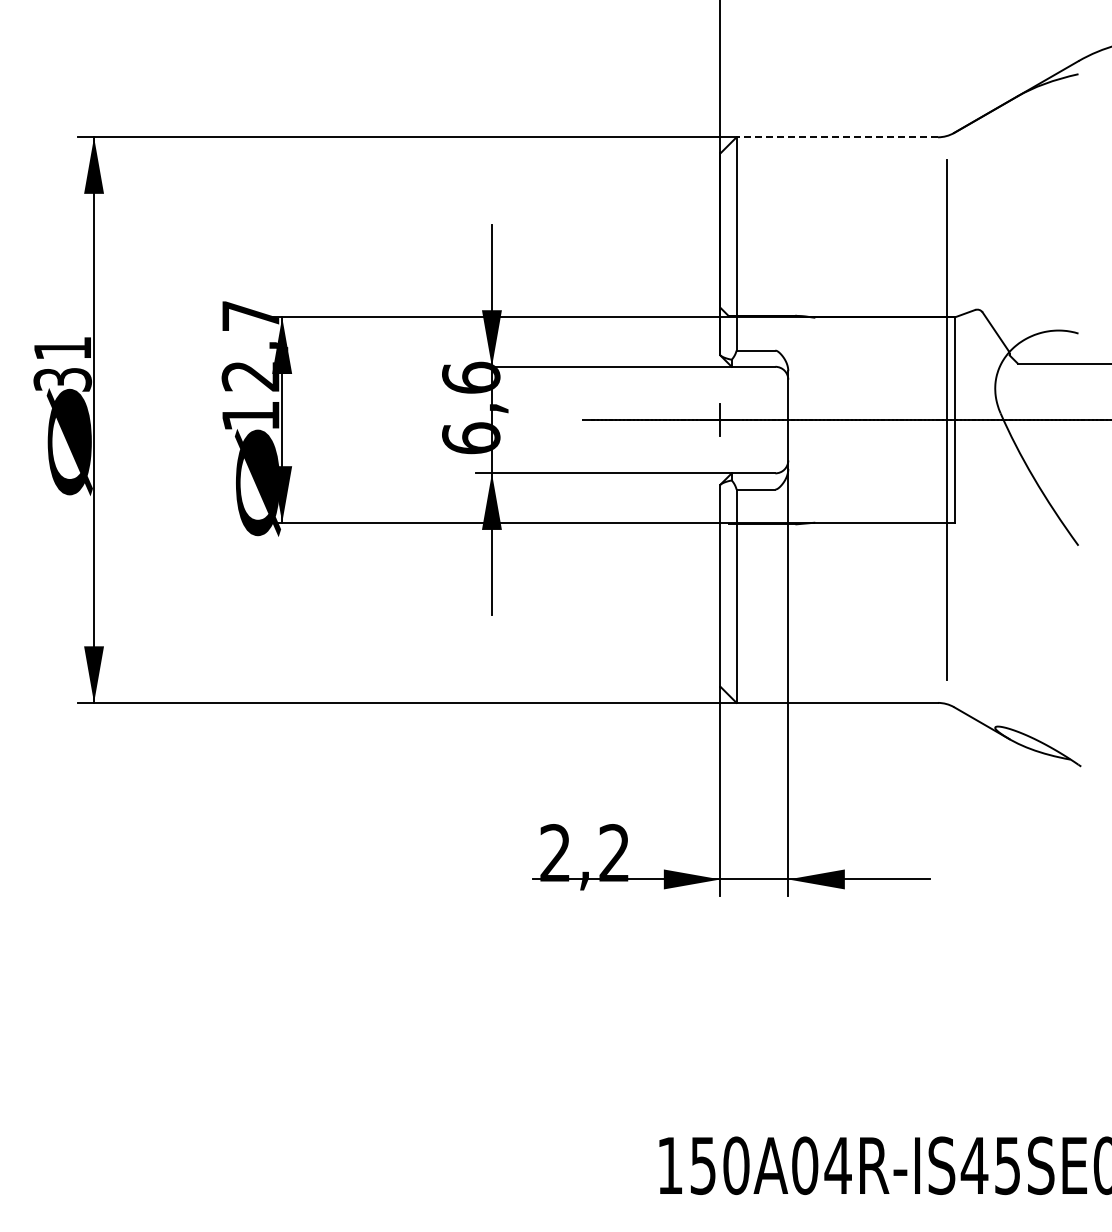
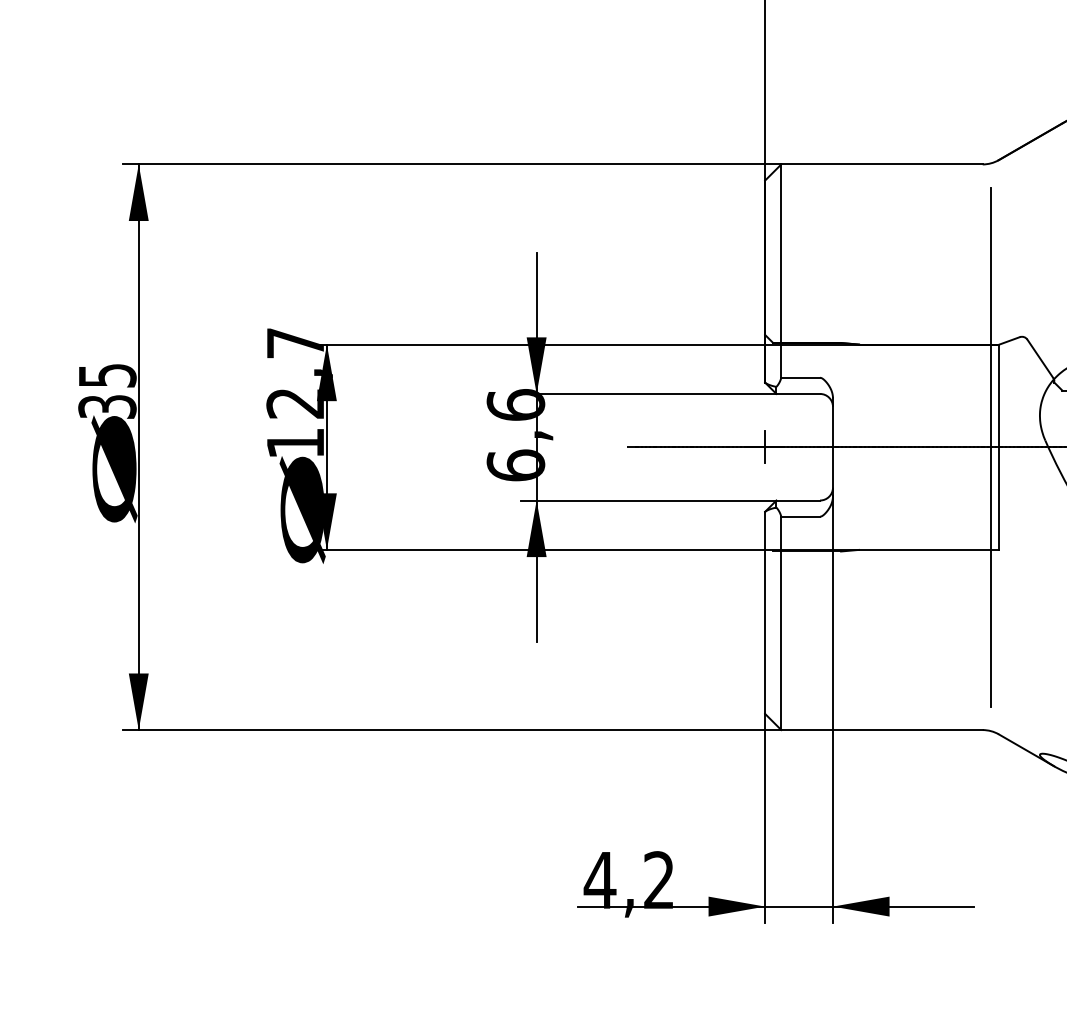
line: (837, 137) -> (882, 164), dashed -> solid
text: (63, 348) -> (108, 375), 31 -> 35
text: (555, 852) -> (600, 879), 2,2 -> 4,2

